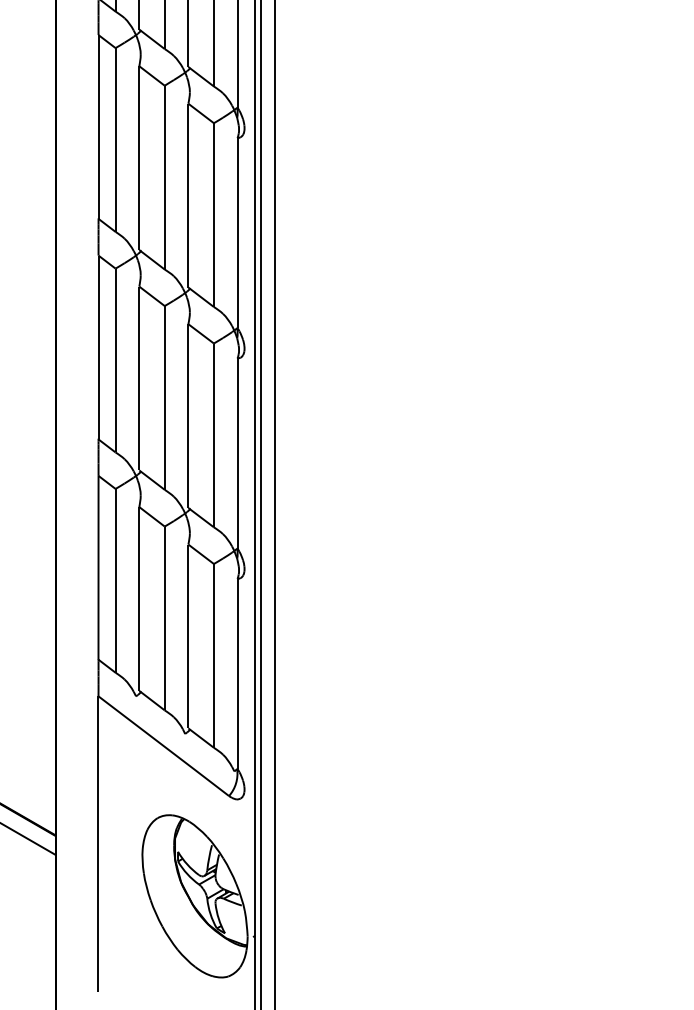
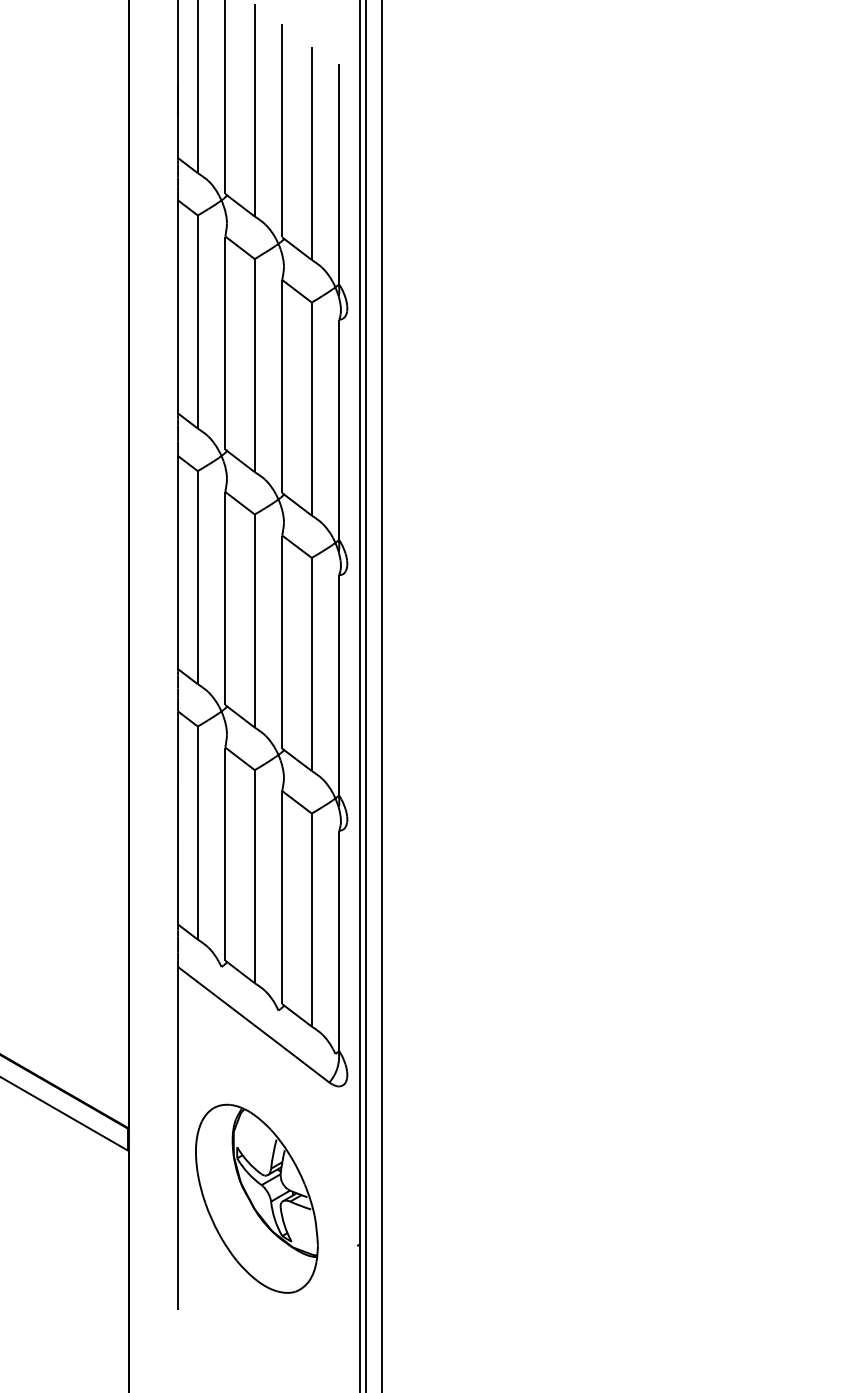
part: (194, 896) -> (256, 1198), moved

